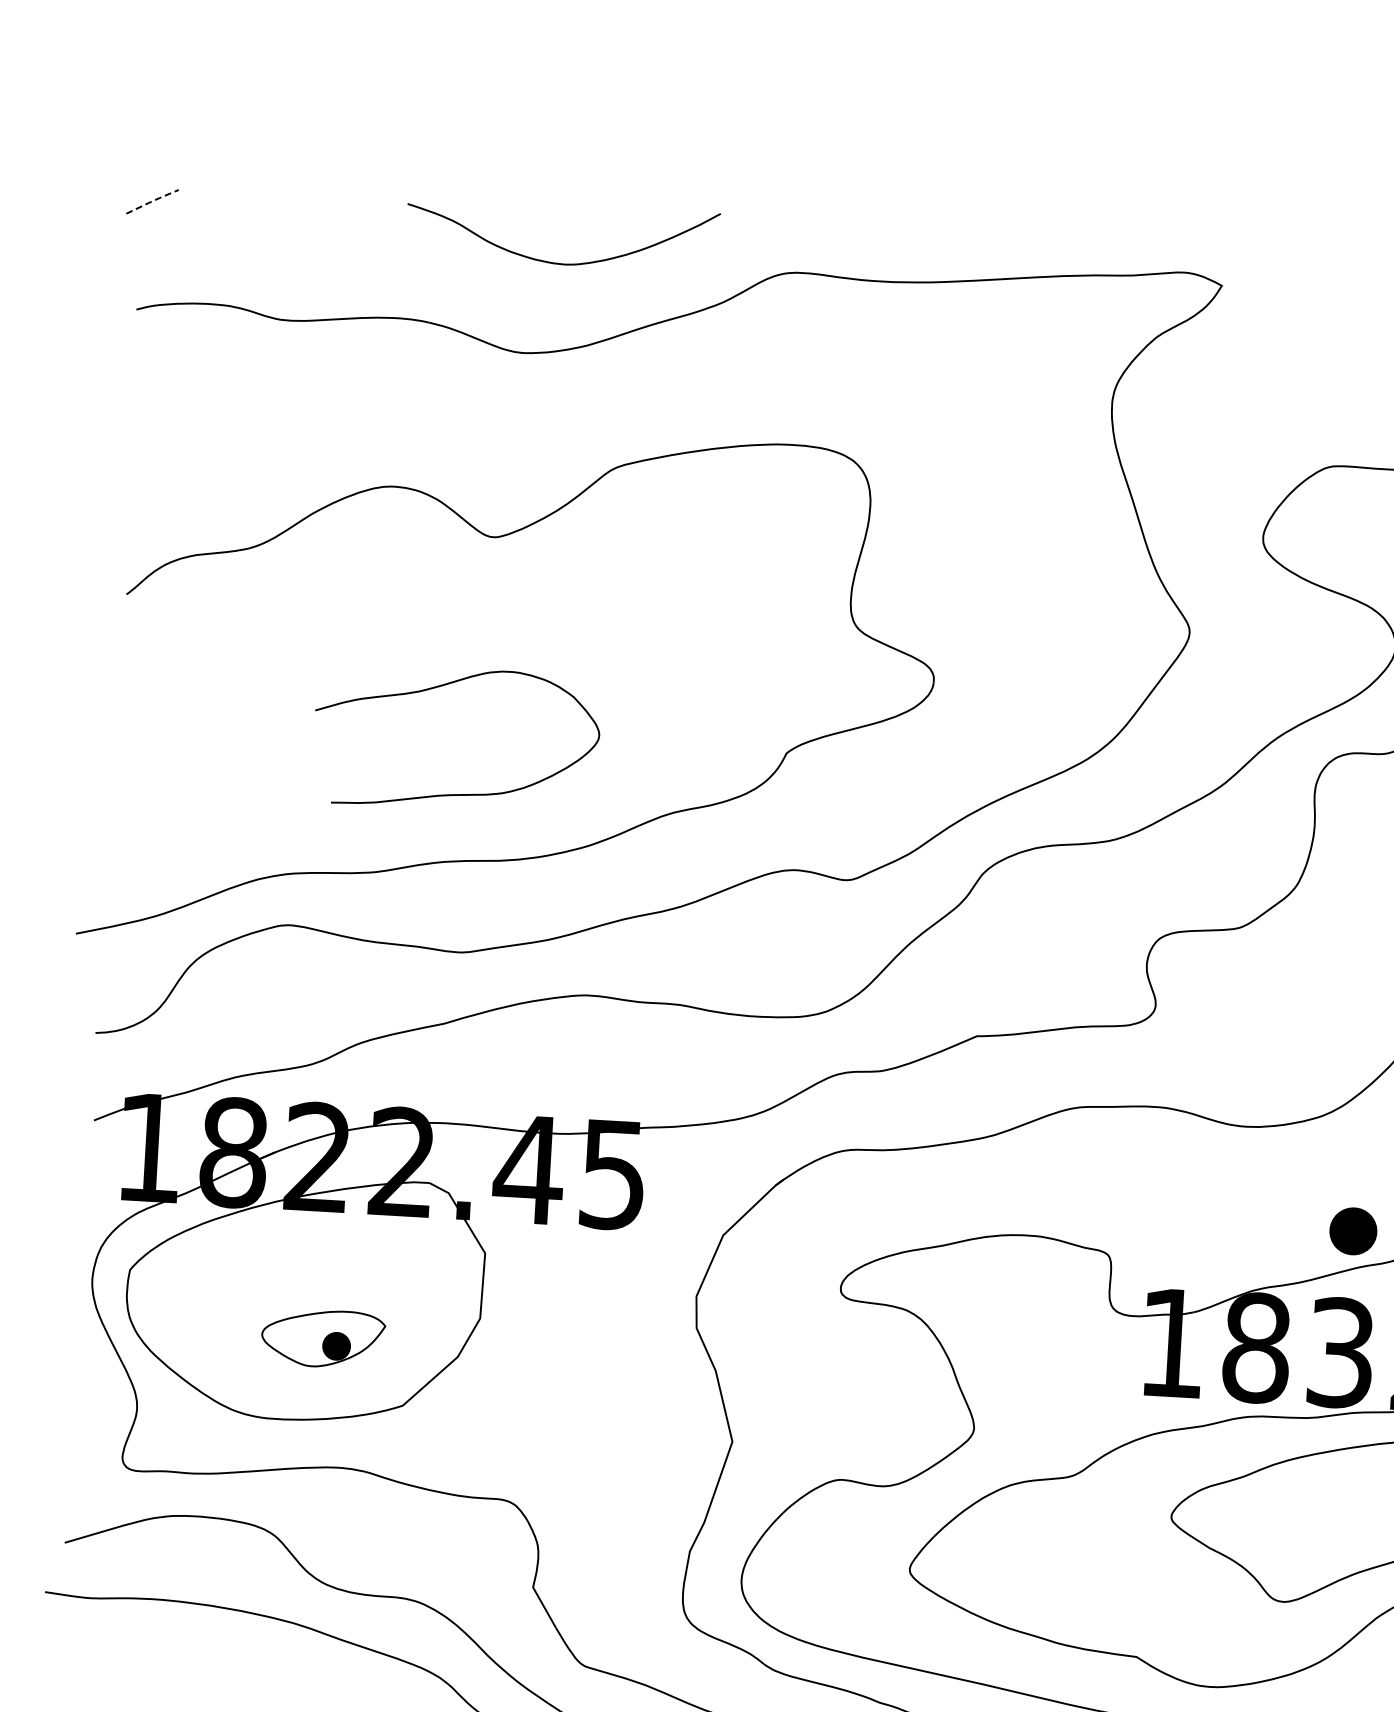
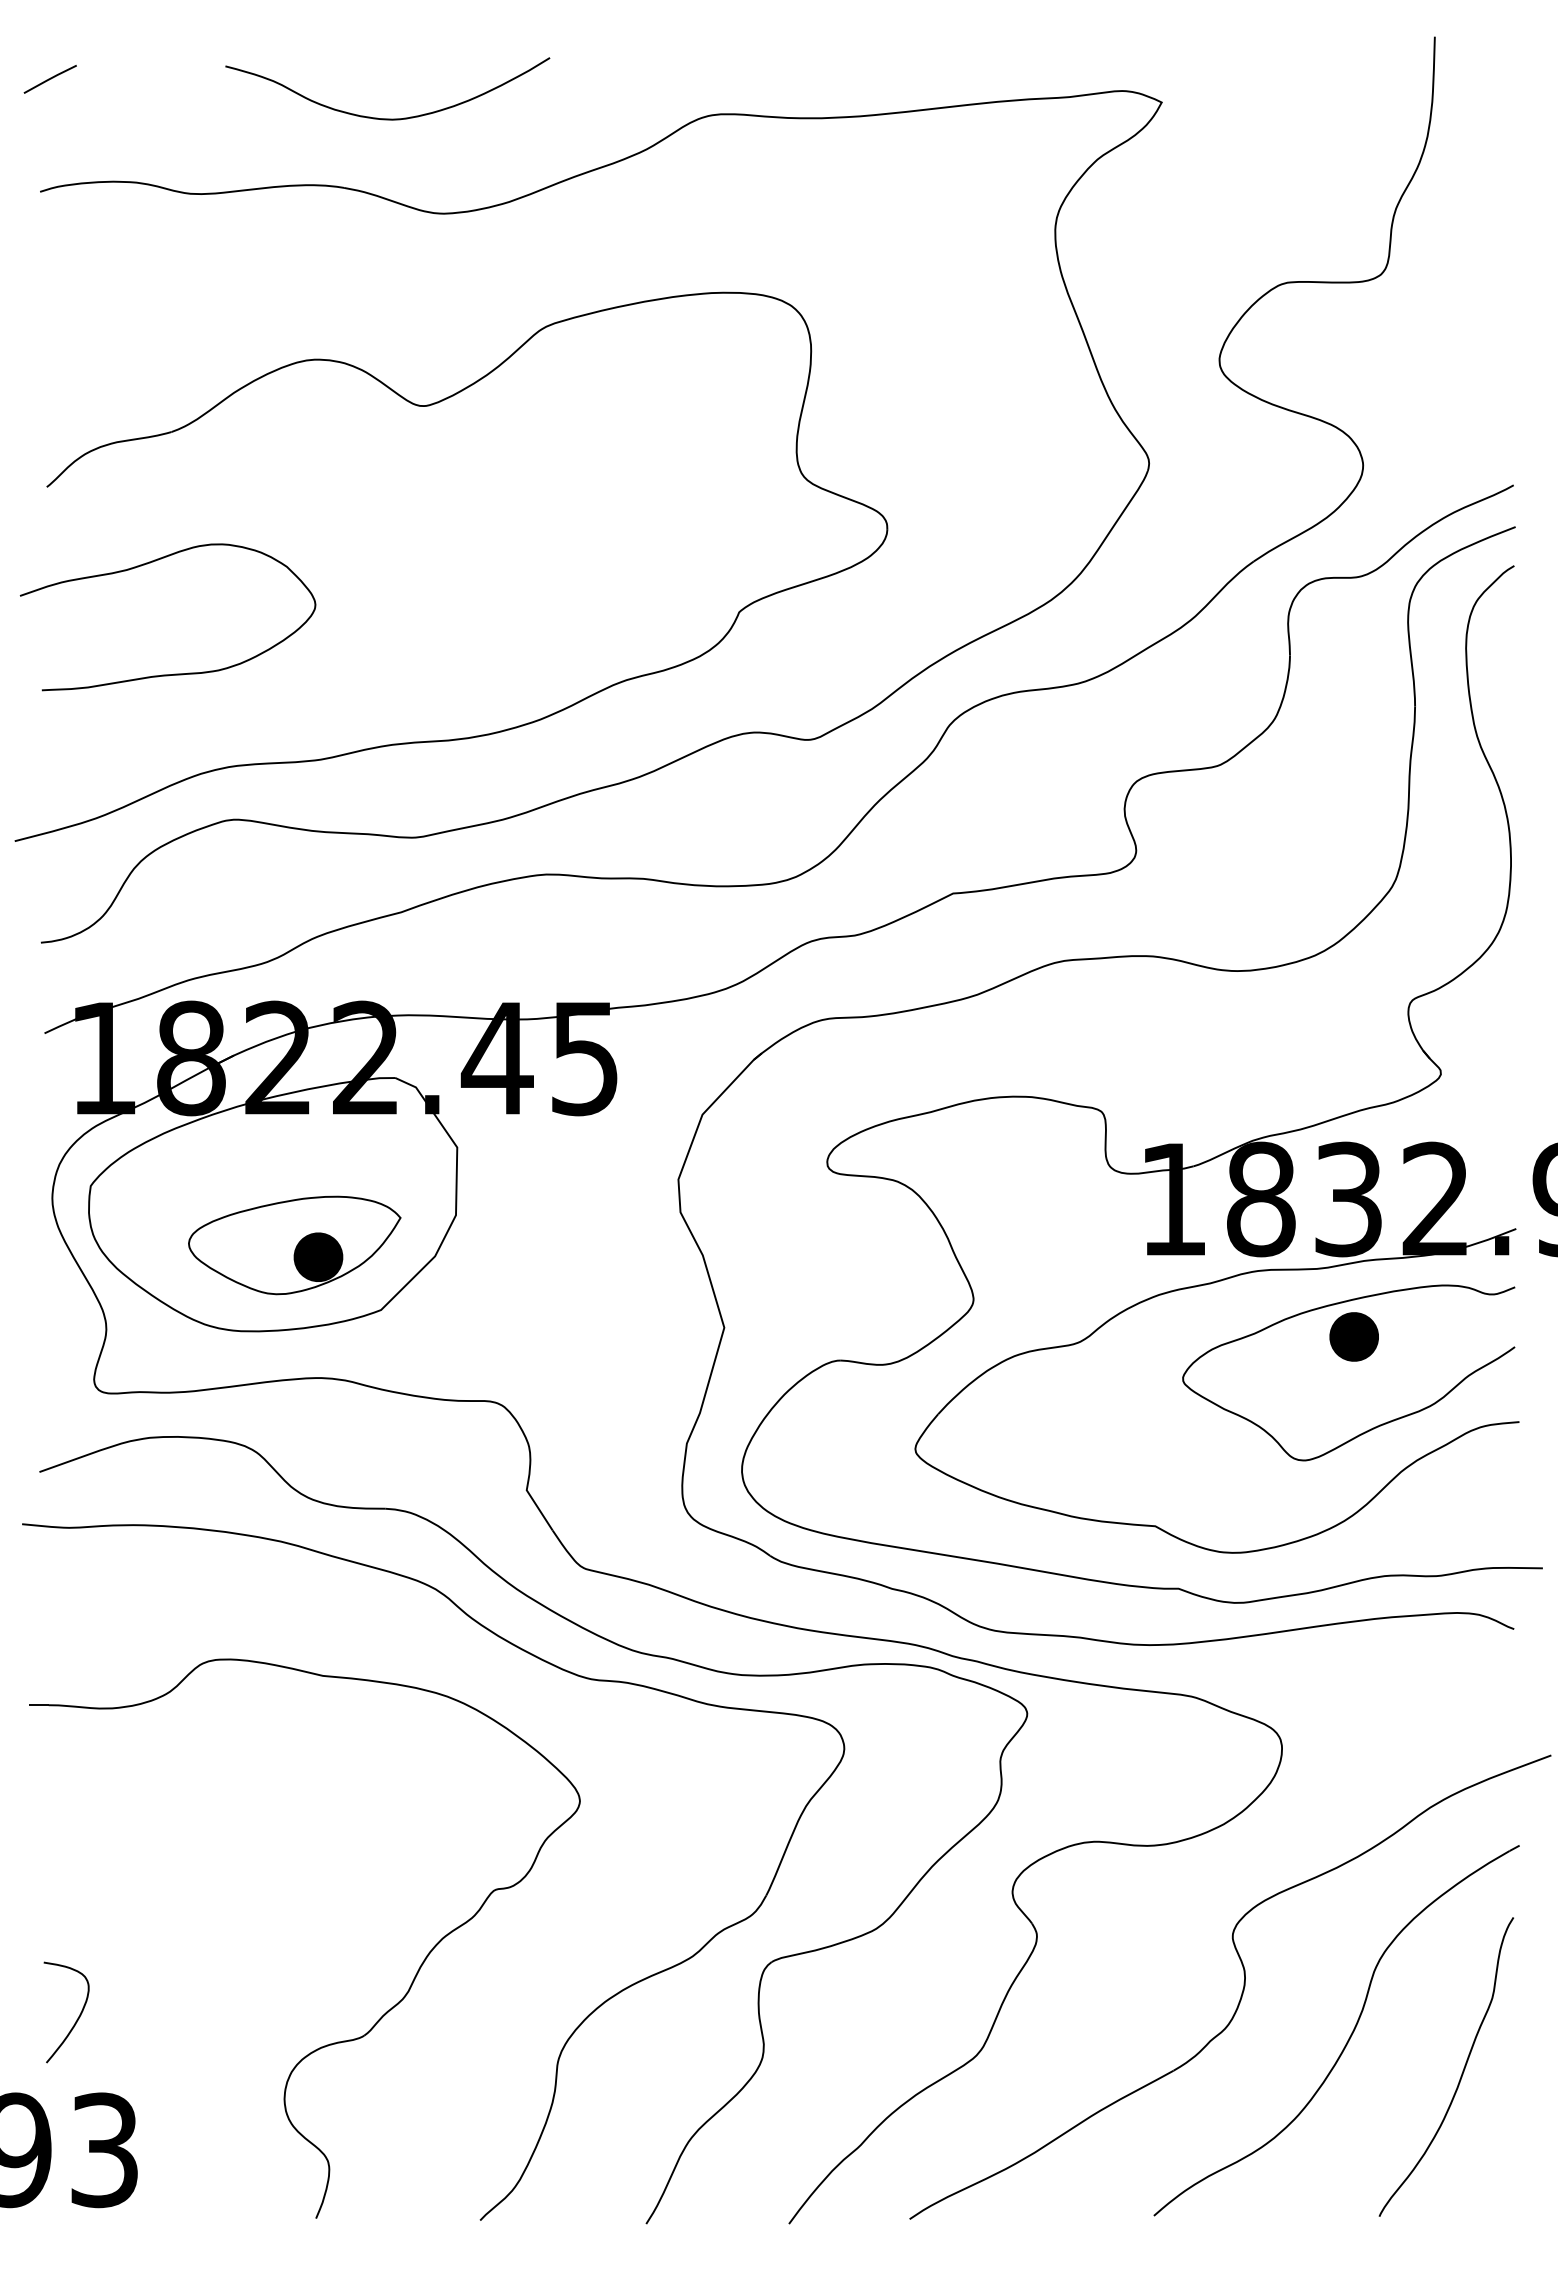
line: (152, 201) -> (50, 78), dashed -> solid
curve: (560, 263) -> (387, 118), moved
curve: (459, 793) -> (174, 673), moved
part: (1352, 1230) -> (1353, 1336), moved
part: (322, 1338) -> (294, 1245), size x1.67

